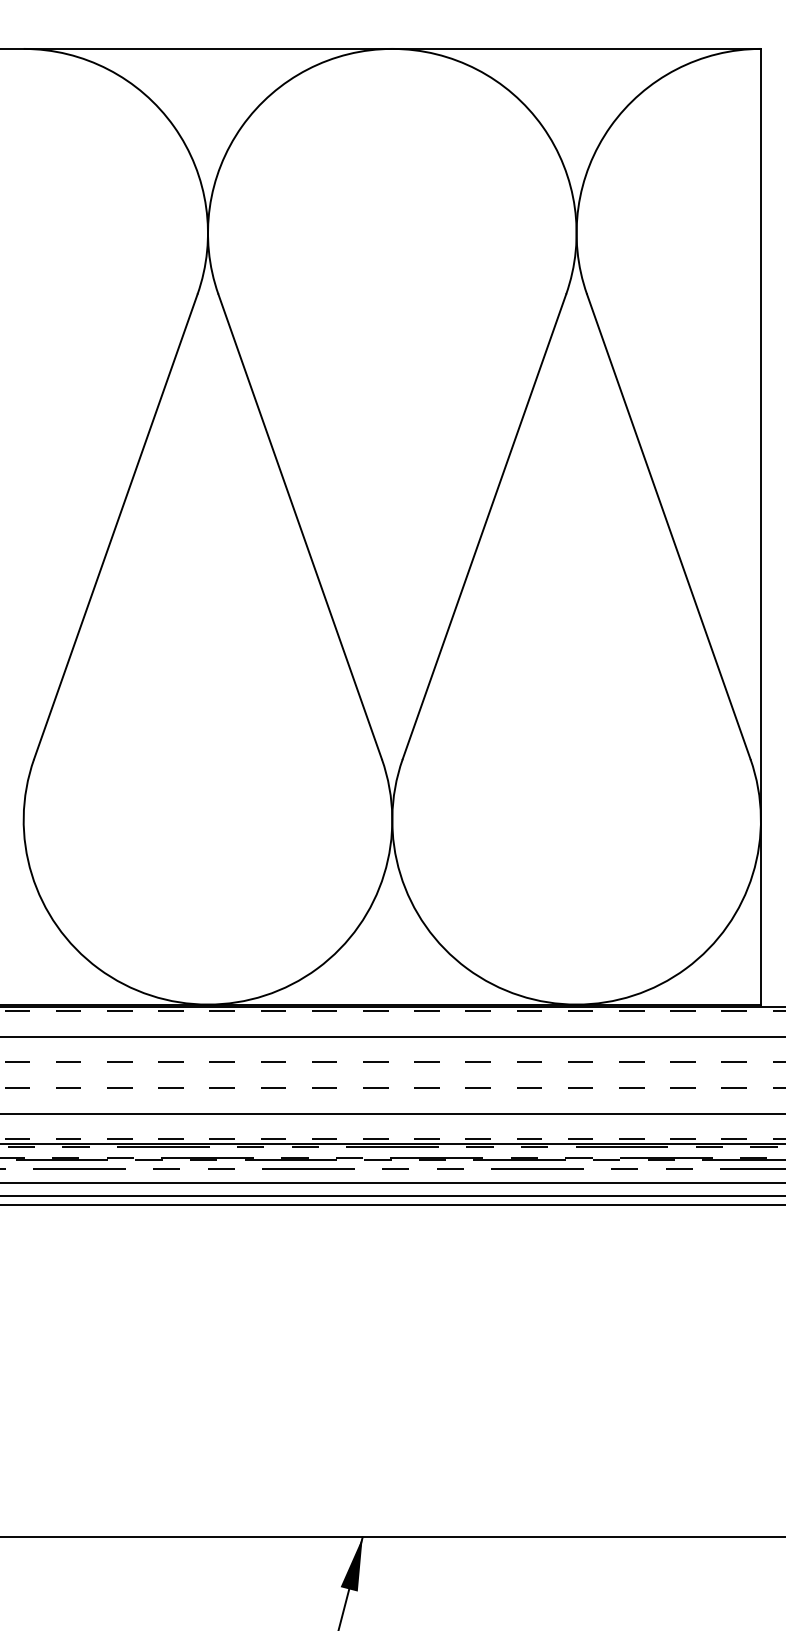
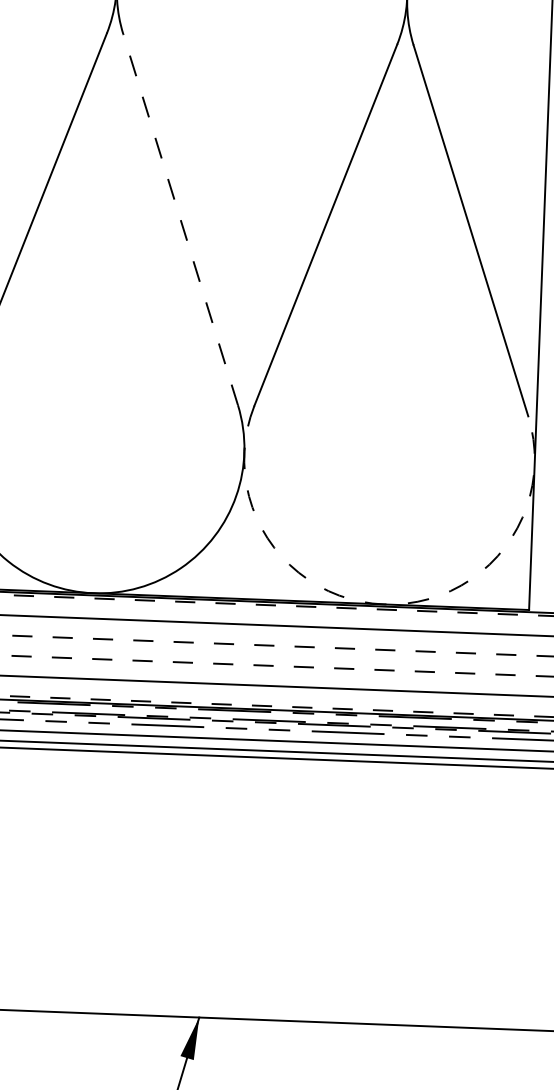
line: (299, 526) -> (180, 219), solid -> dashed
arc: (576, 1004) -> (383, 604), solid -> dashed

